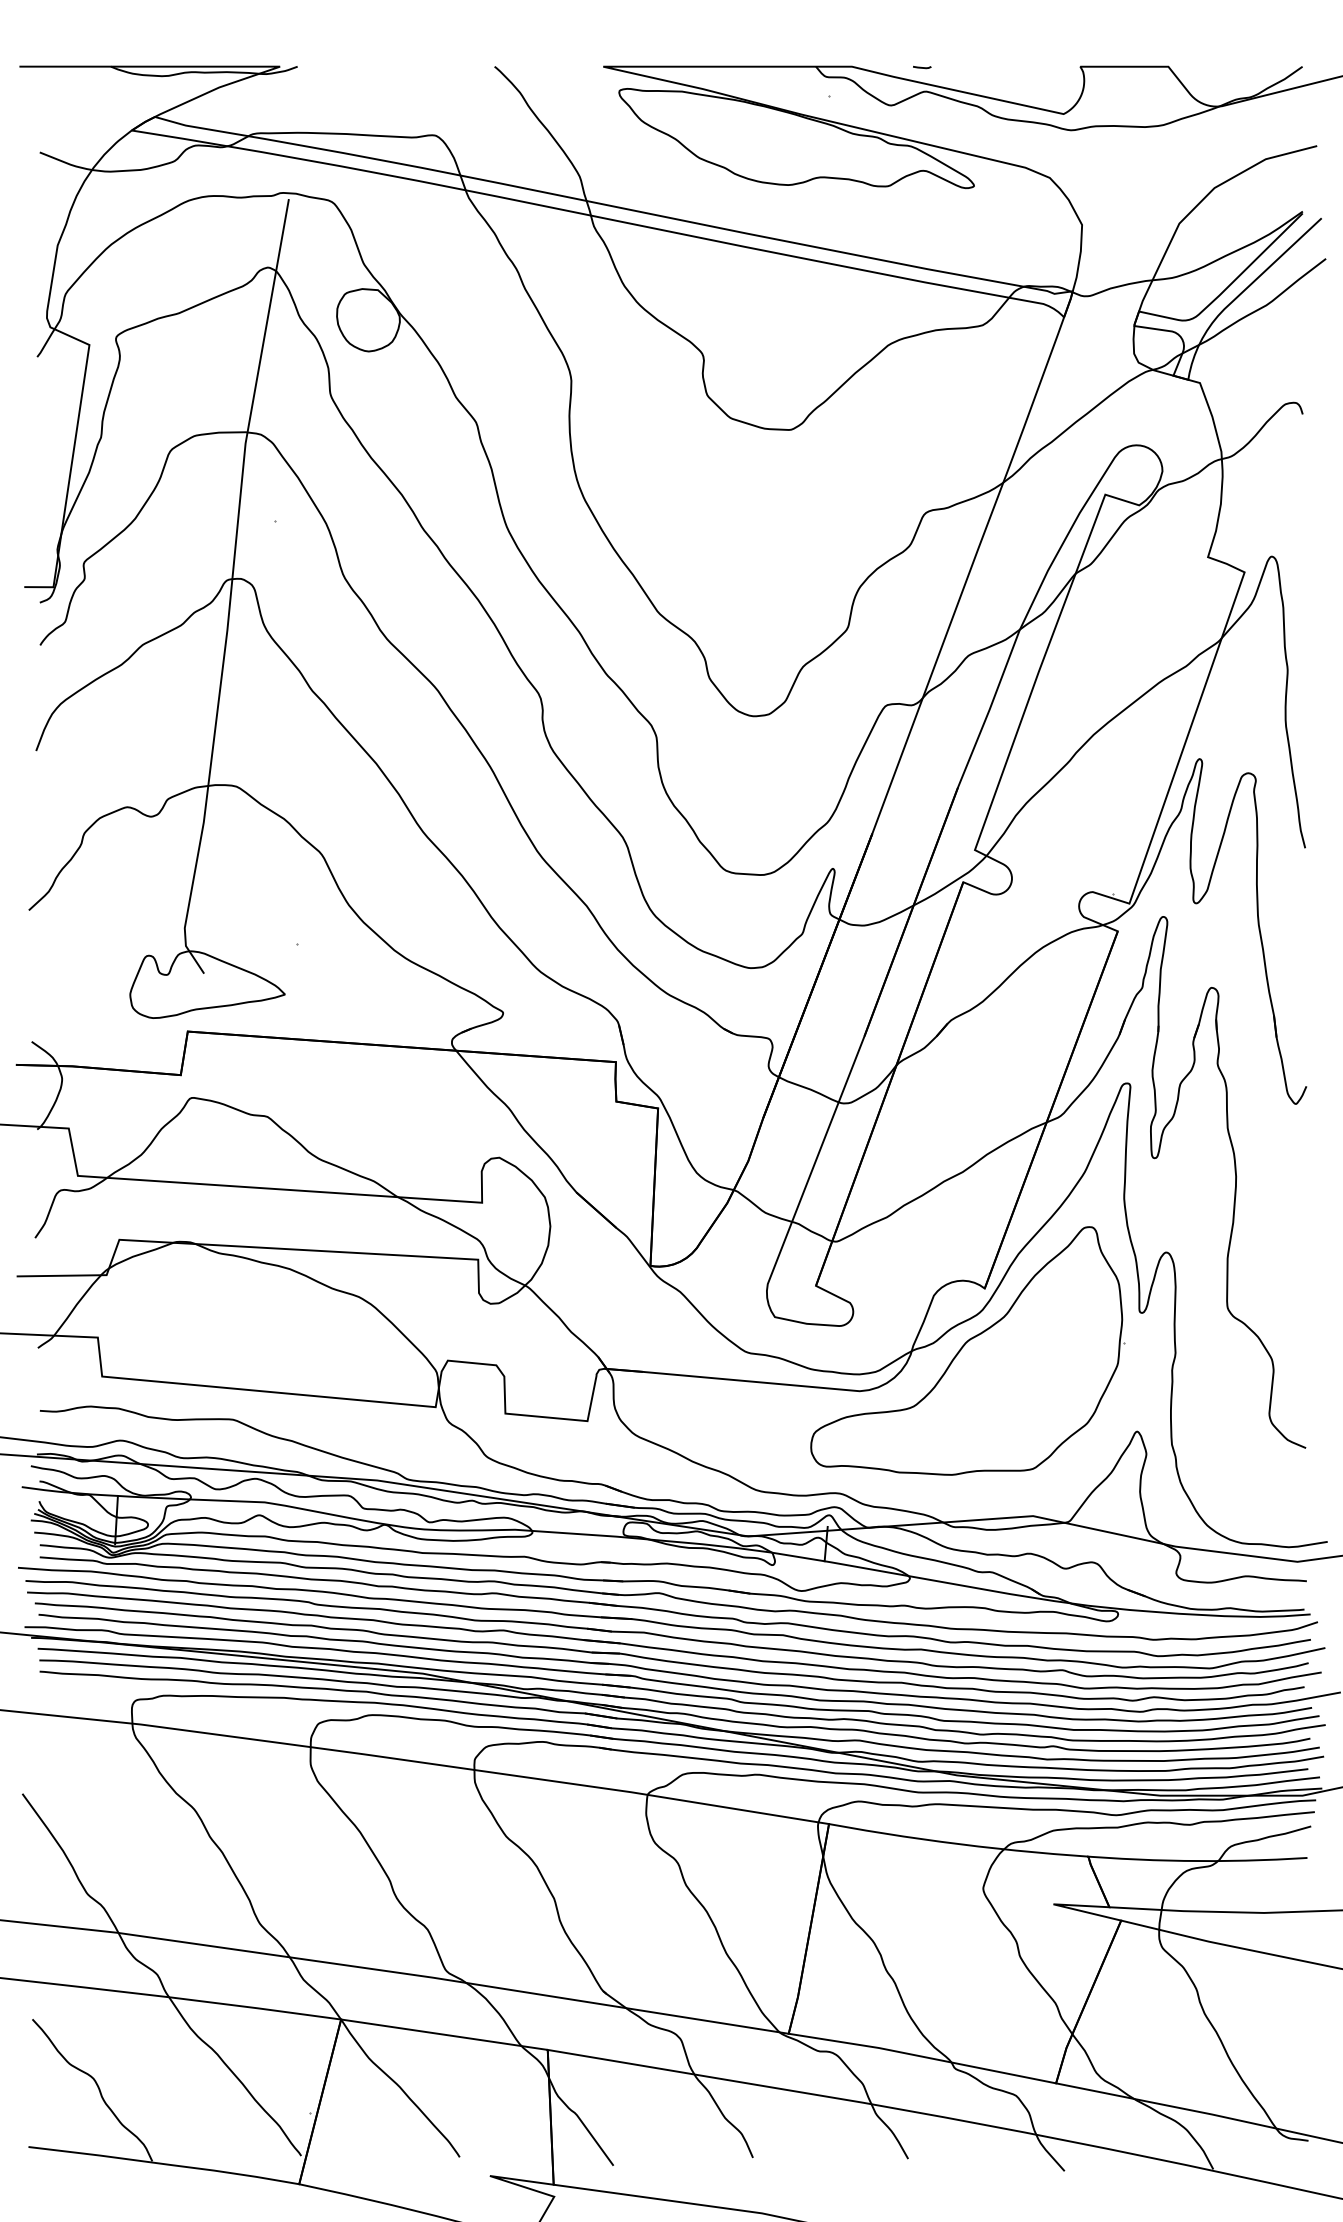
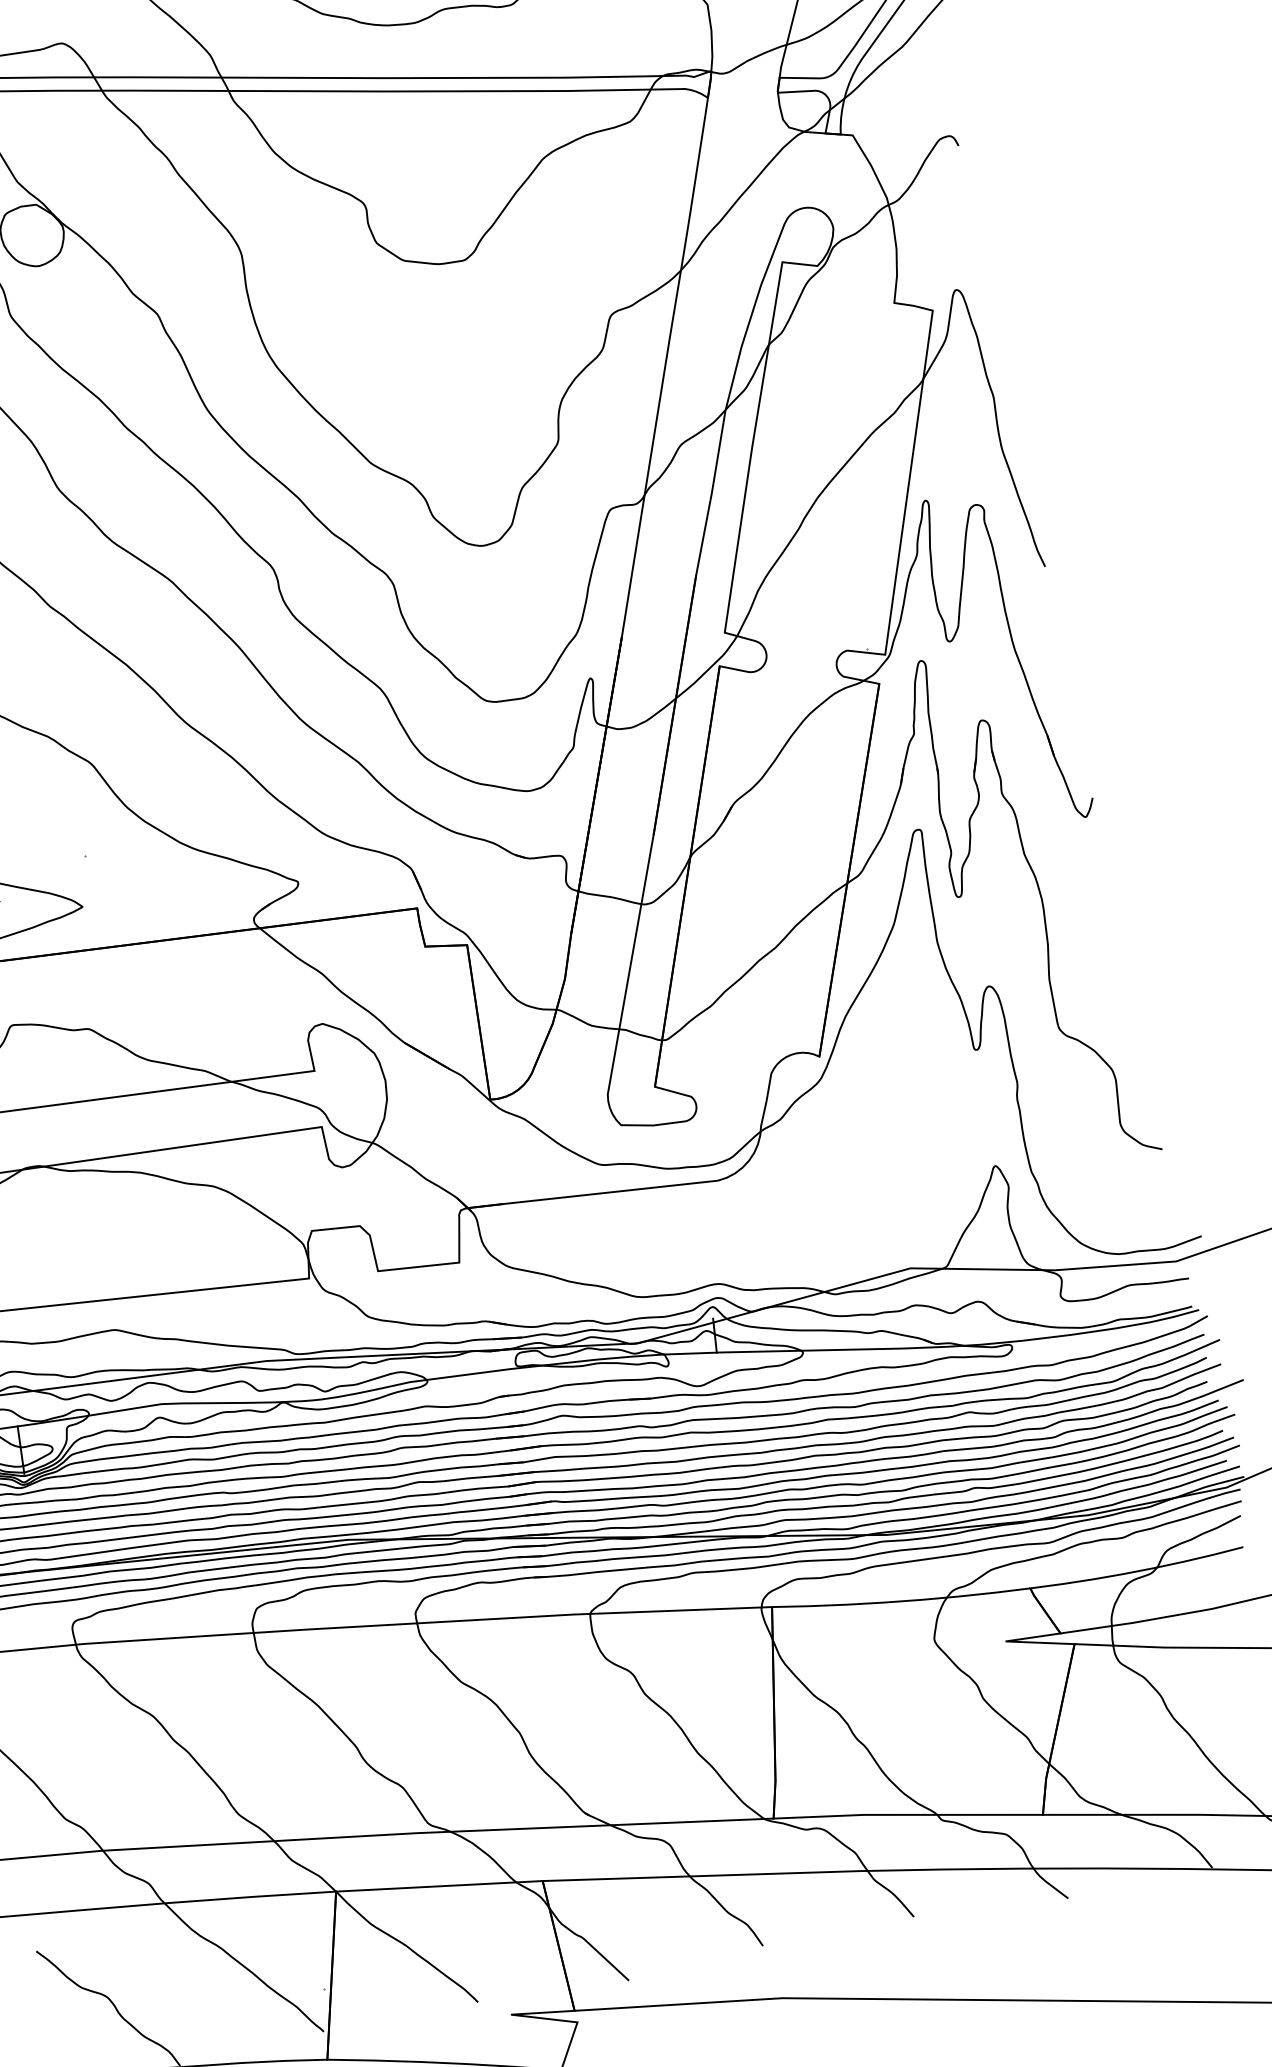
part: (967, 1350) -> (814, 1120), removed

